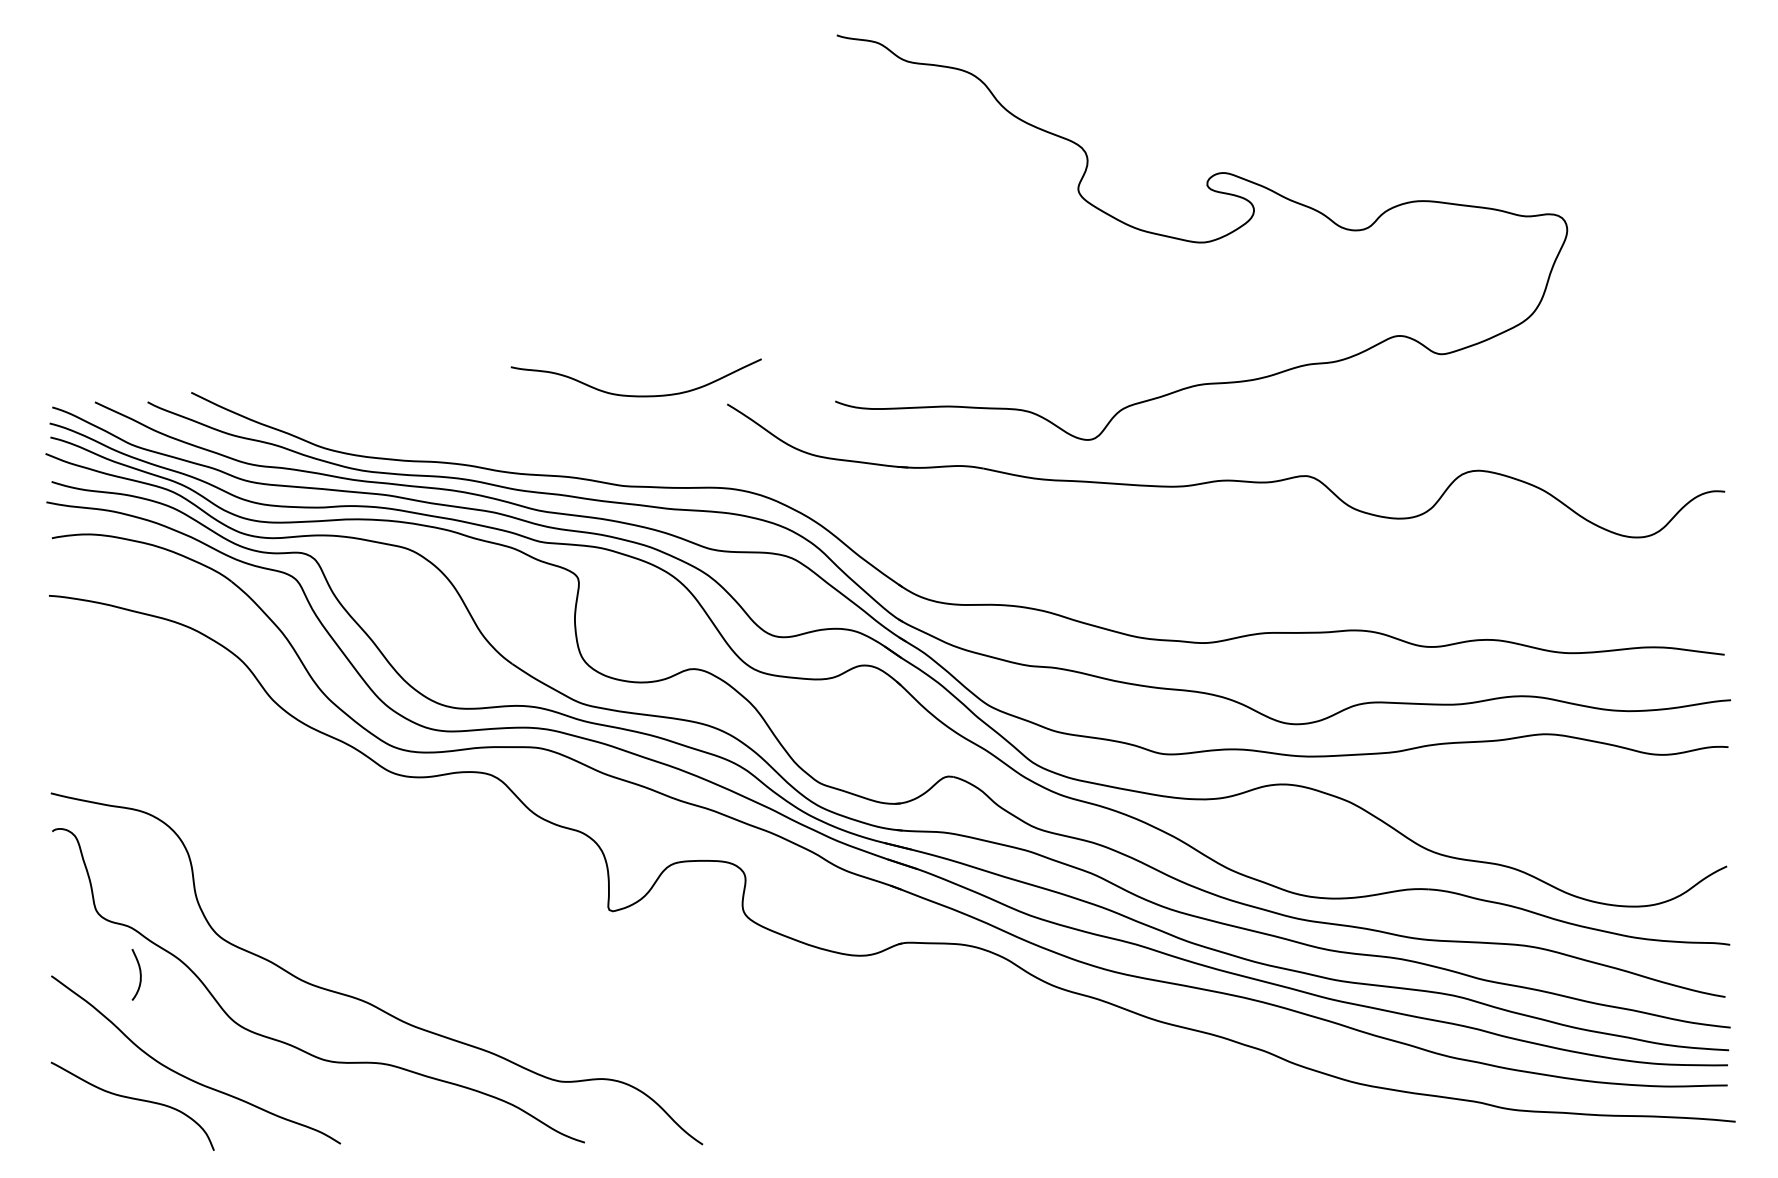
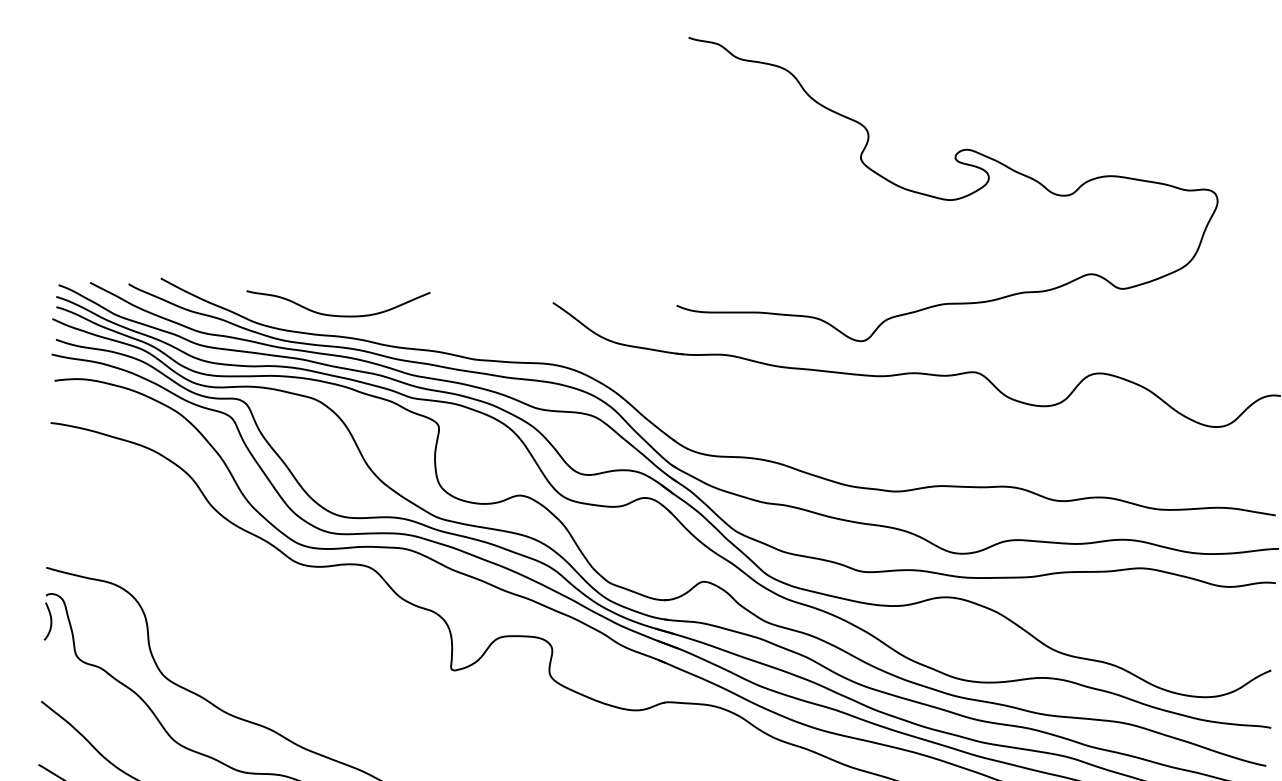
curve: (1201, 241) -> (949, 199), moved
curve: (635, 395) -> (336, 315), moved
curve: (139, 974) -> (50, 621), moved

